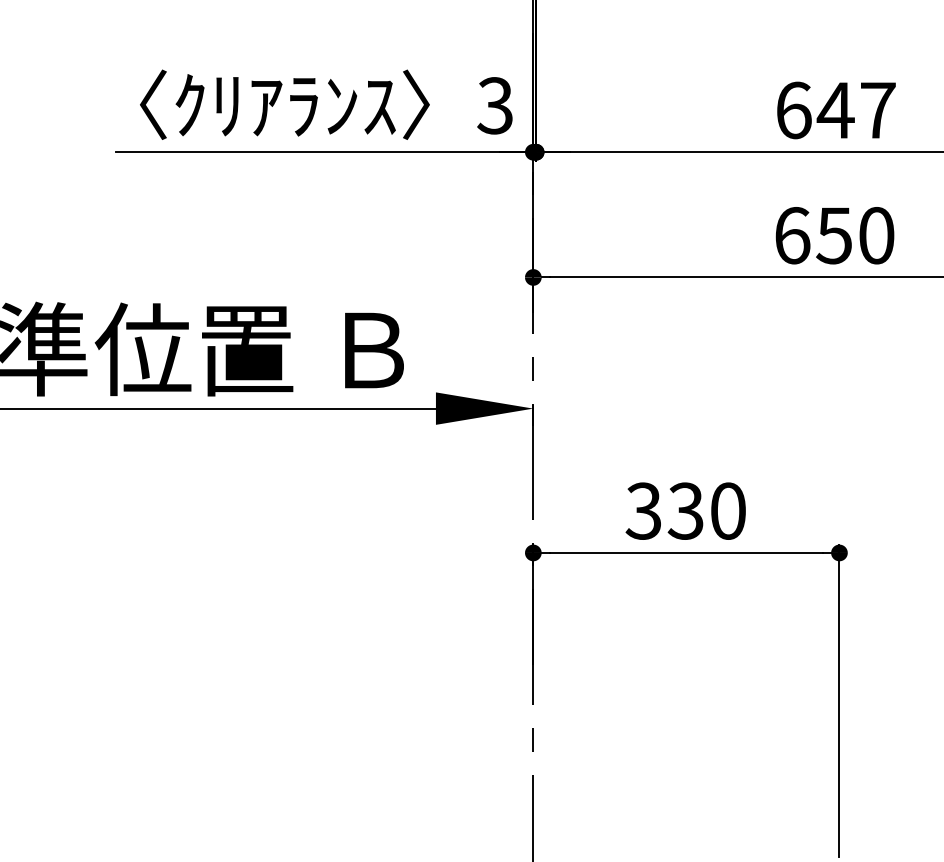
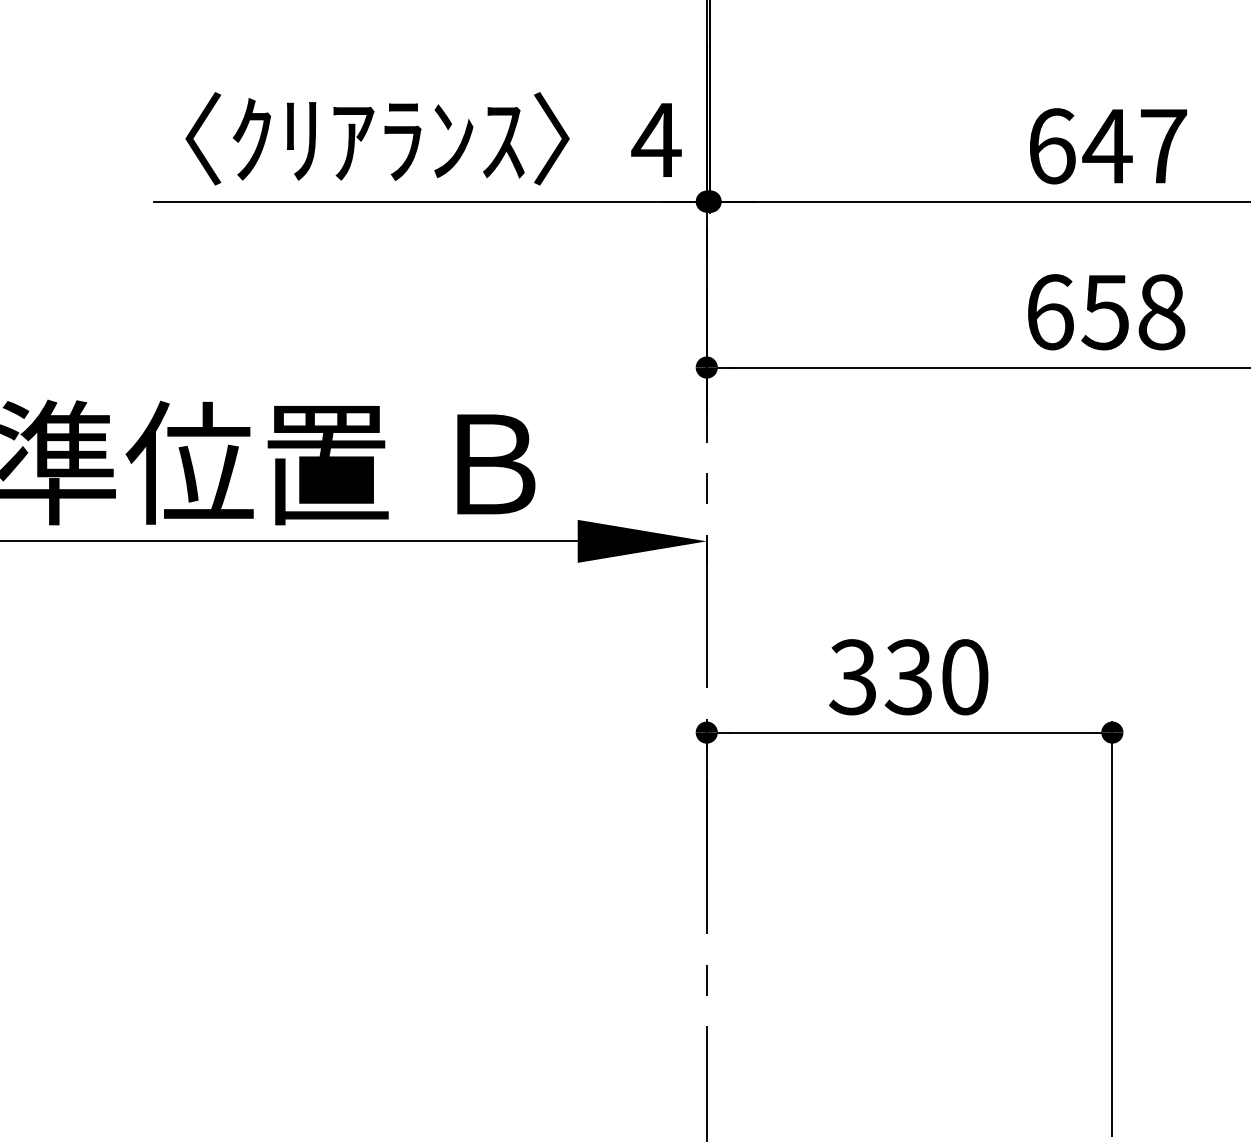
text: (495, 105) -> (656, 139), 3 -> 4
text: (876, 235) -> (1161, 311), 650 -> 658

